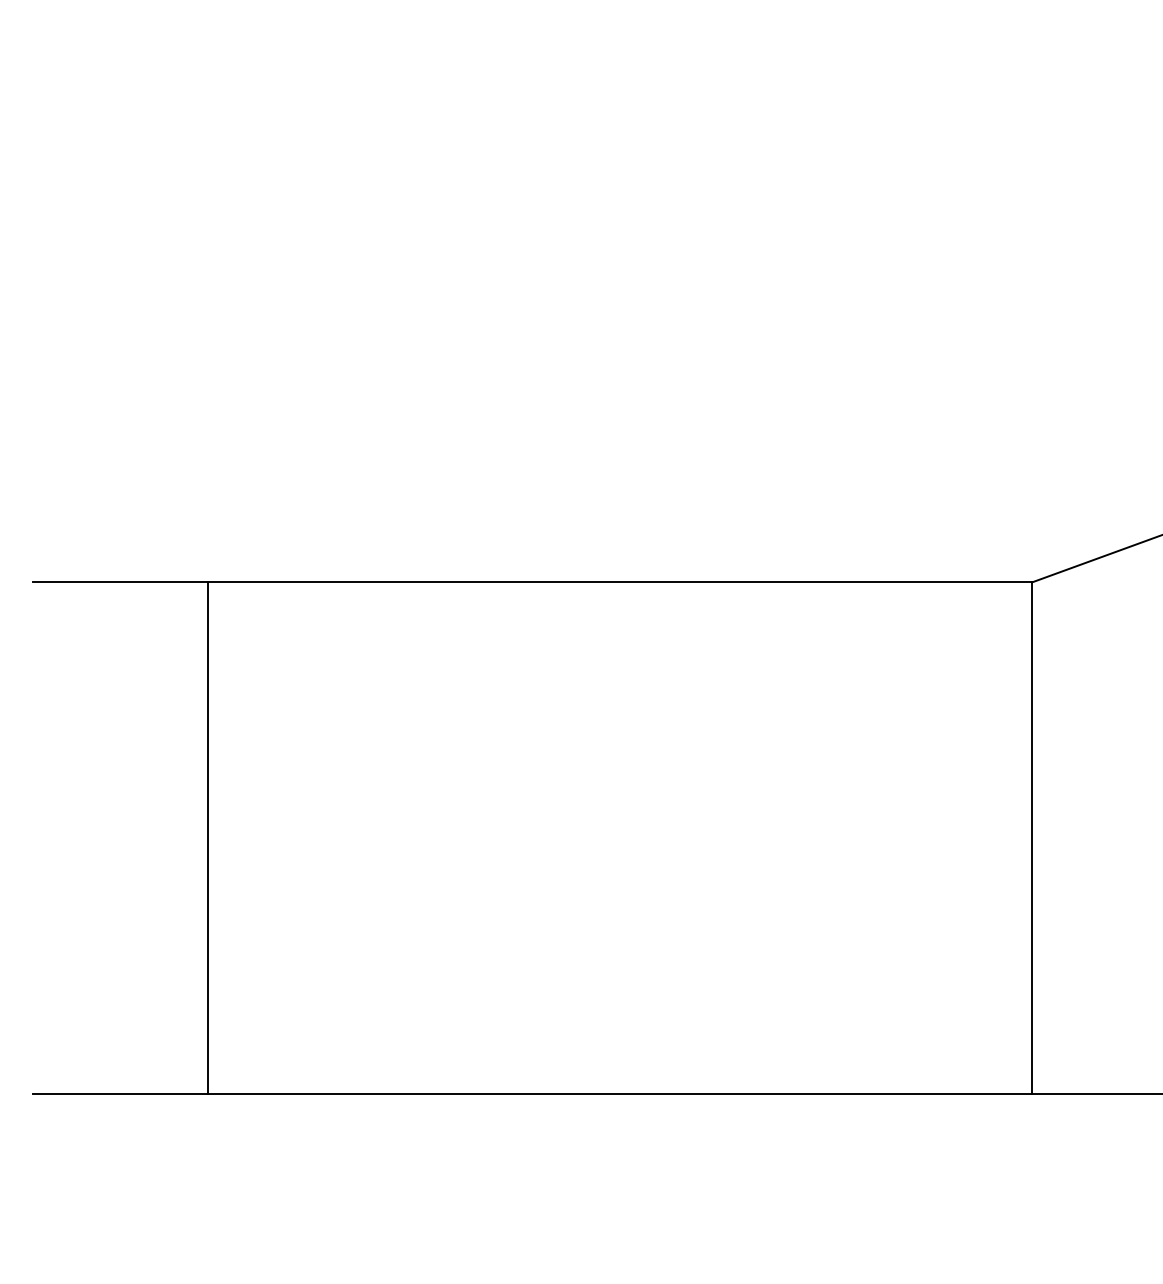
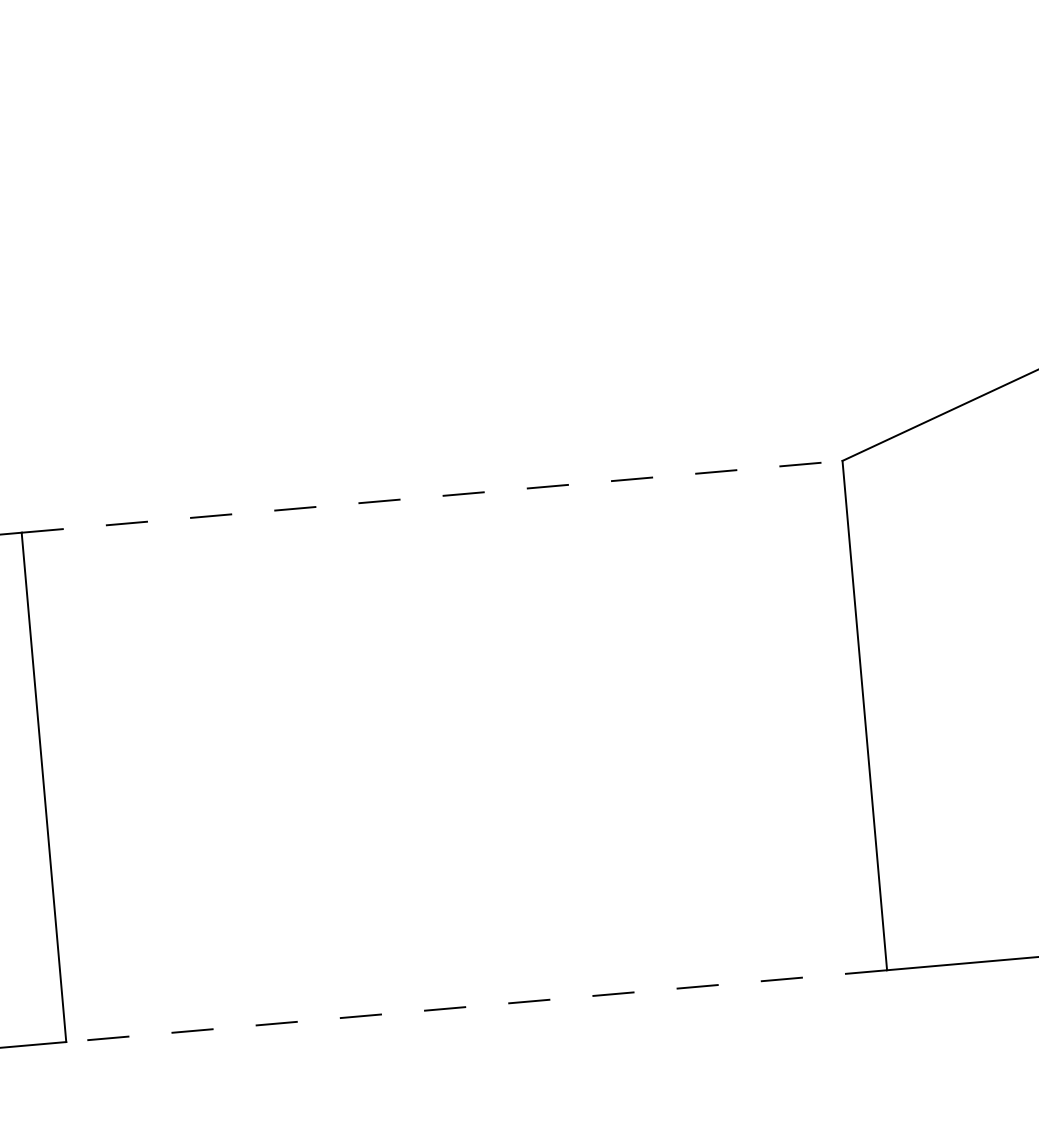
line: (620, 582) -> (432, 496), solid -> dashed
line: (620, 1093) -> (476, 1006), solid -> dashed

